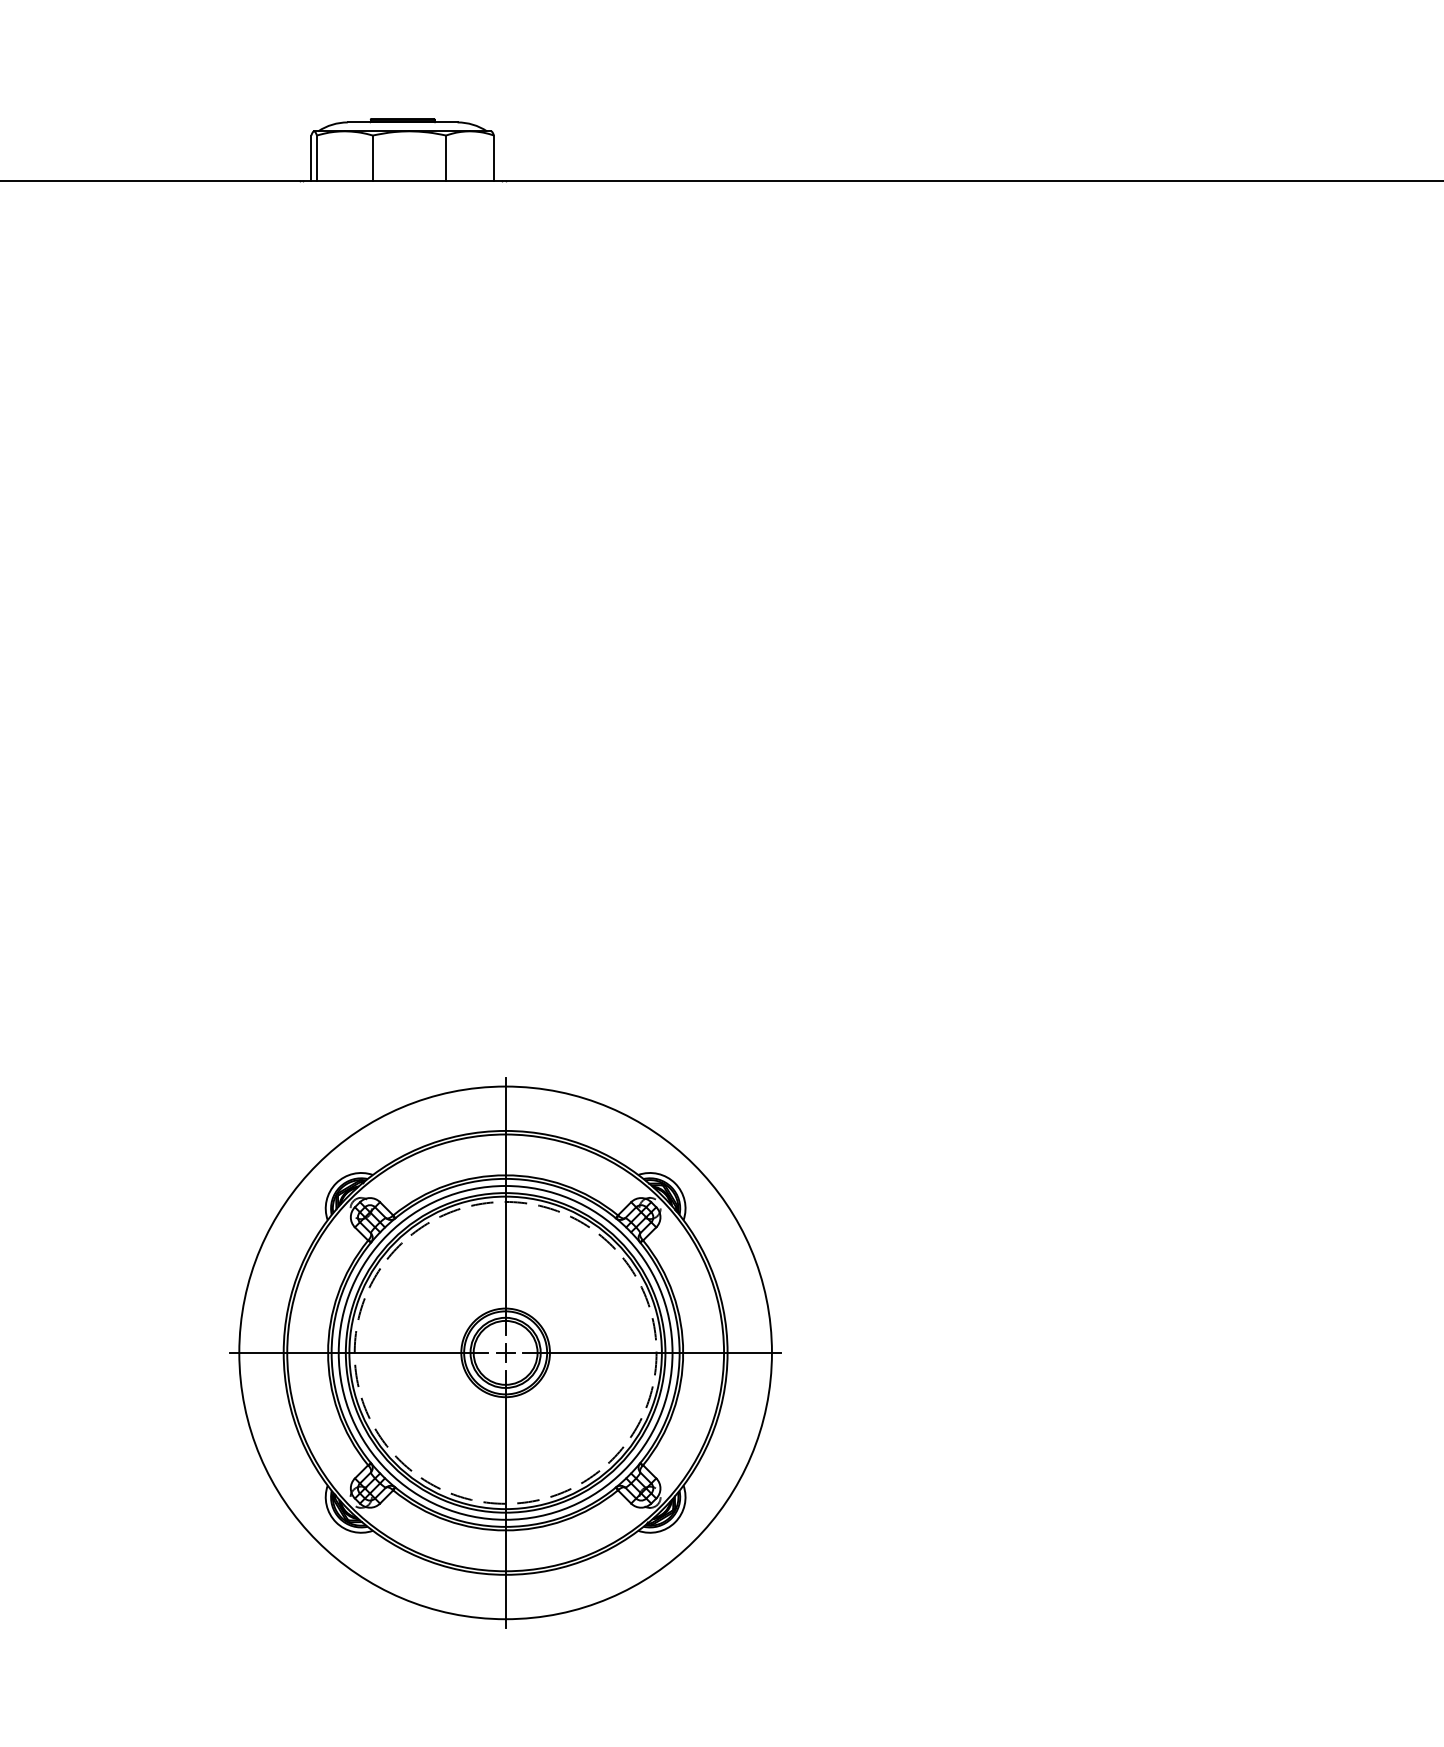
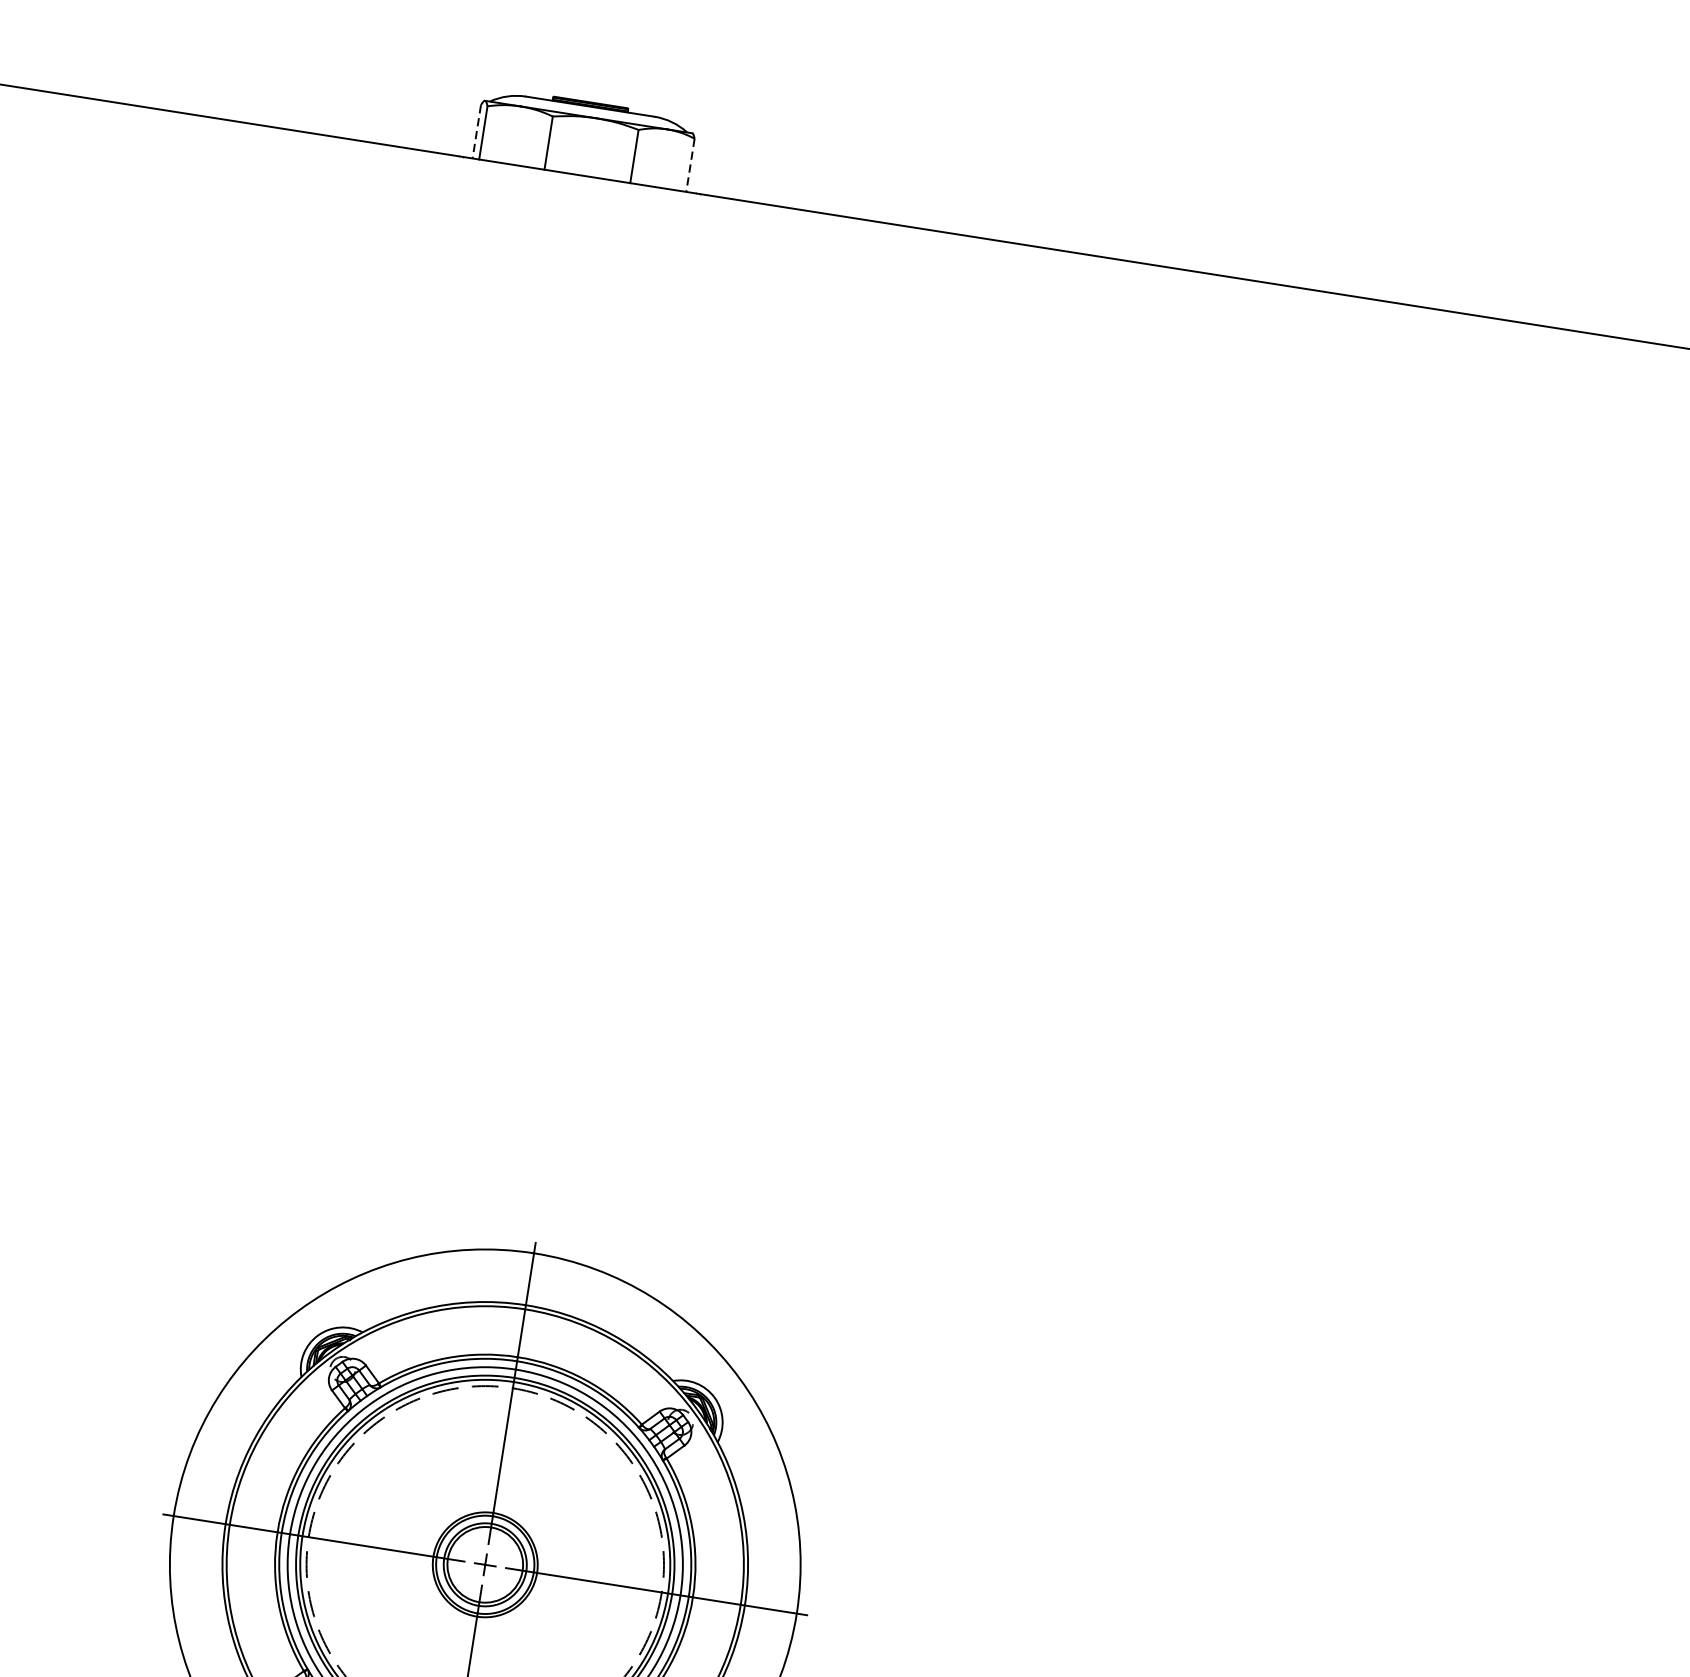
line: (311, 158) -> (476, 132), solid -> dashed
line: (494, 158) -> (691, 165), solid -> dashed

